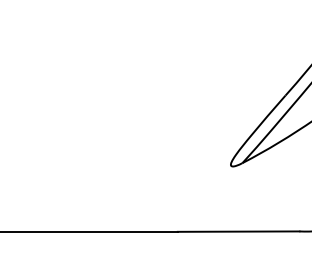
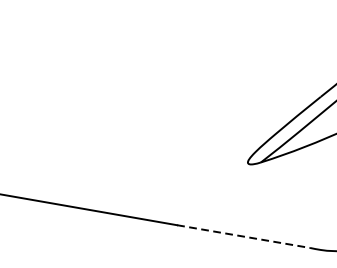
line: (238, 231) -> (243, 236), solid -> dashed

